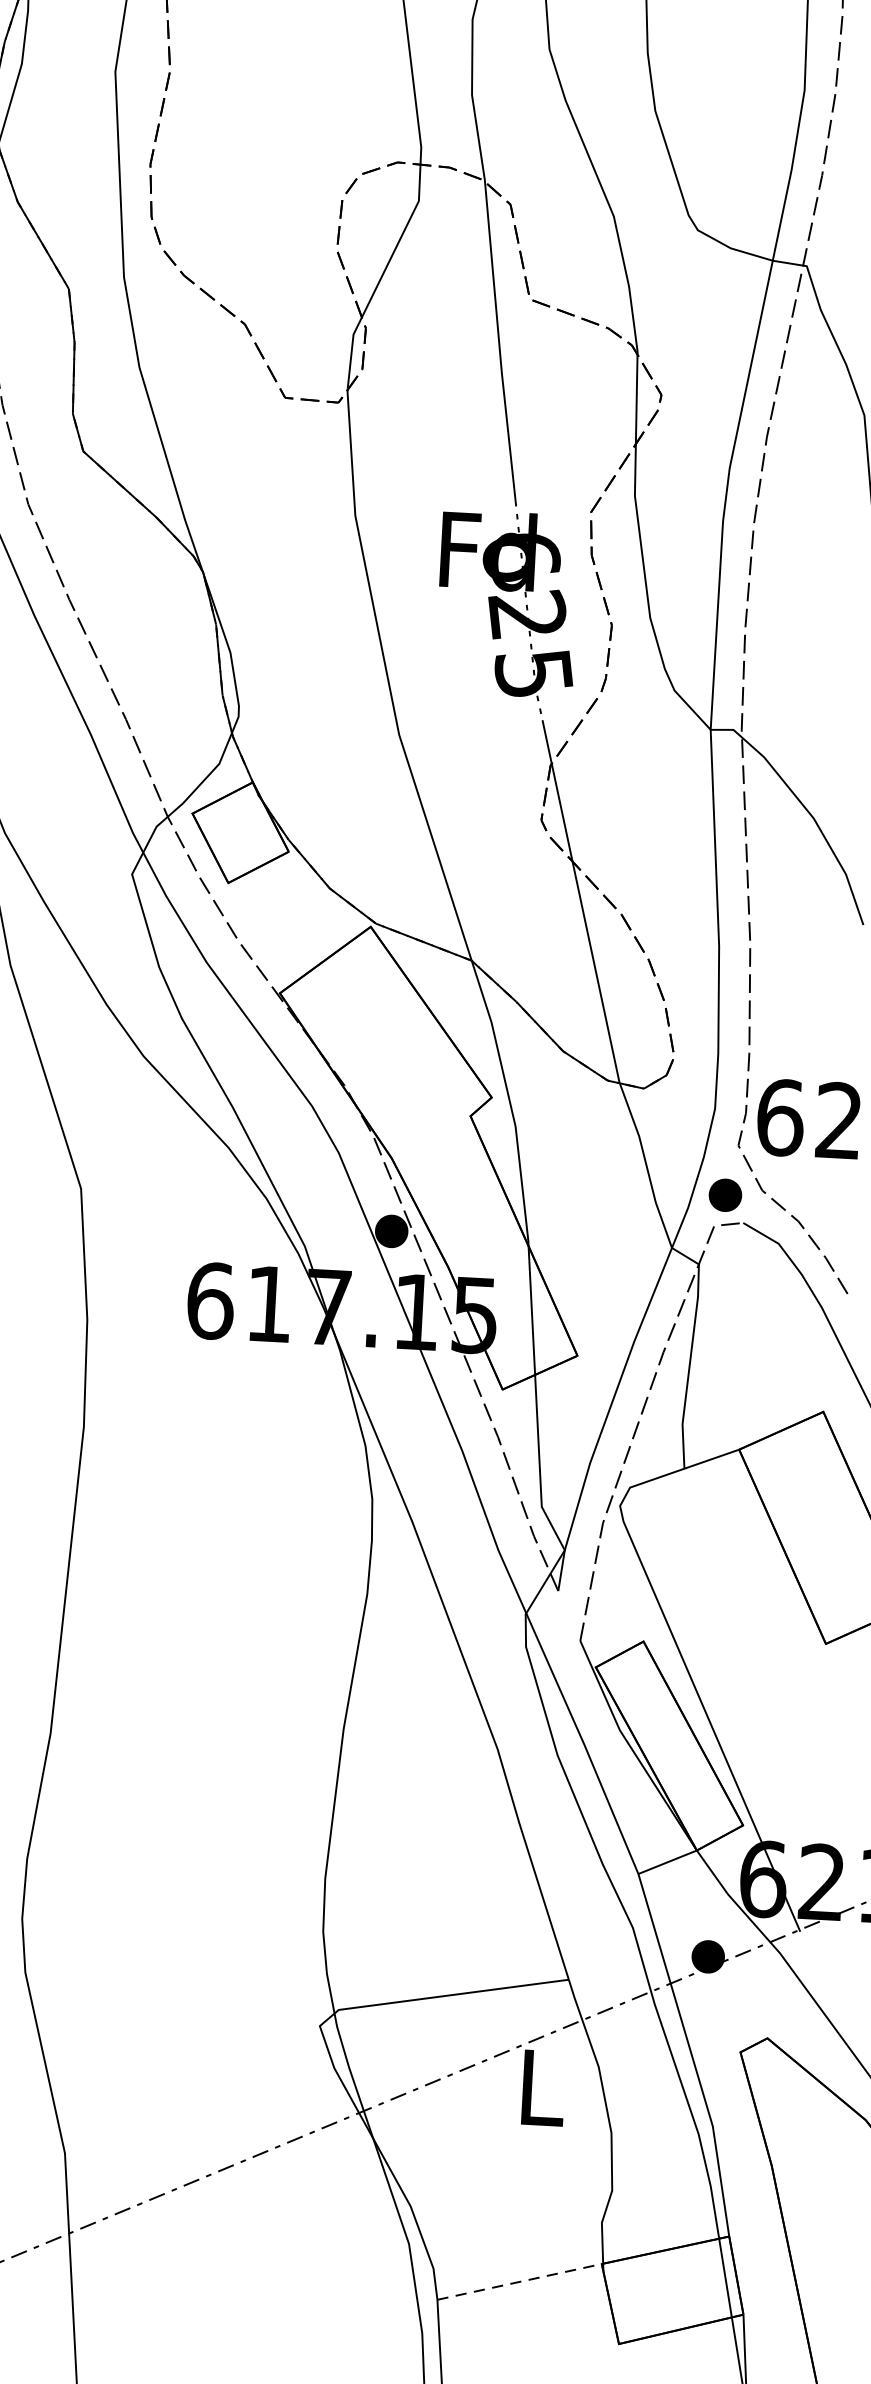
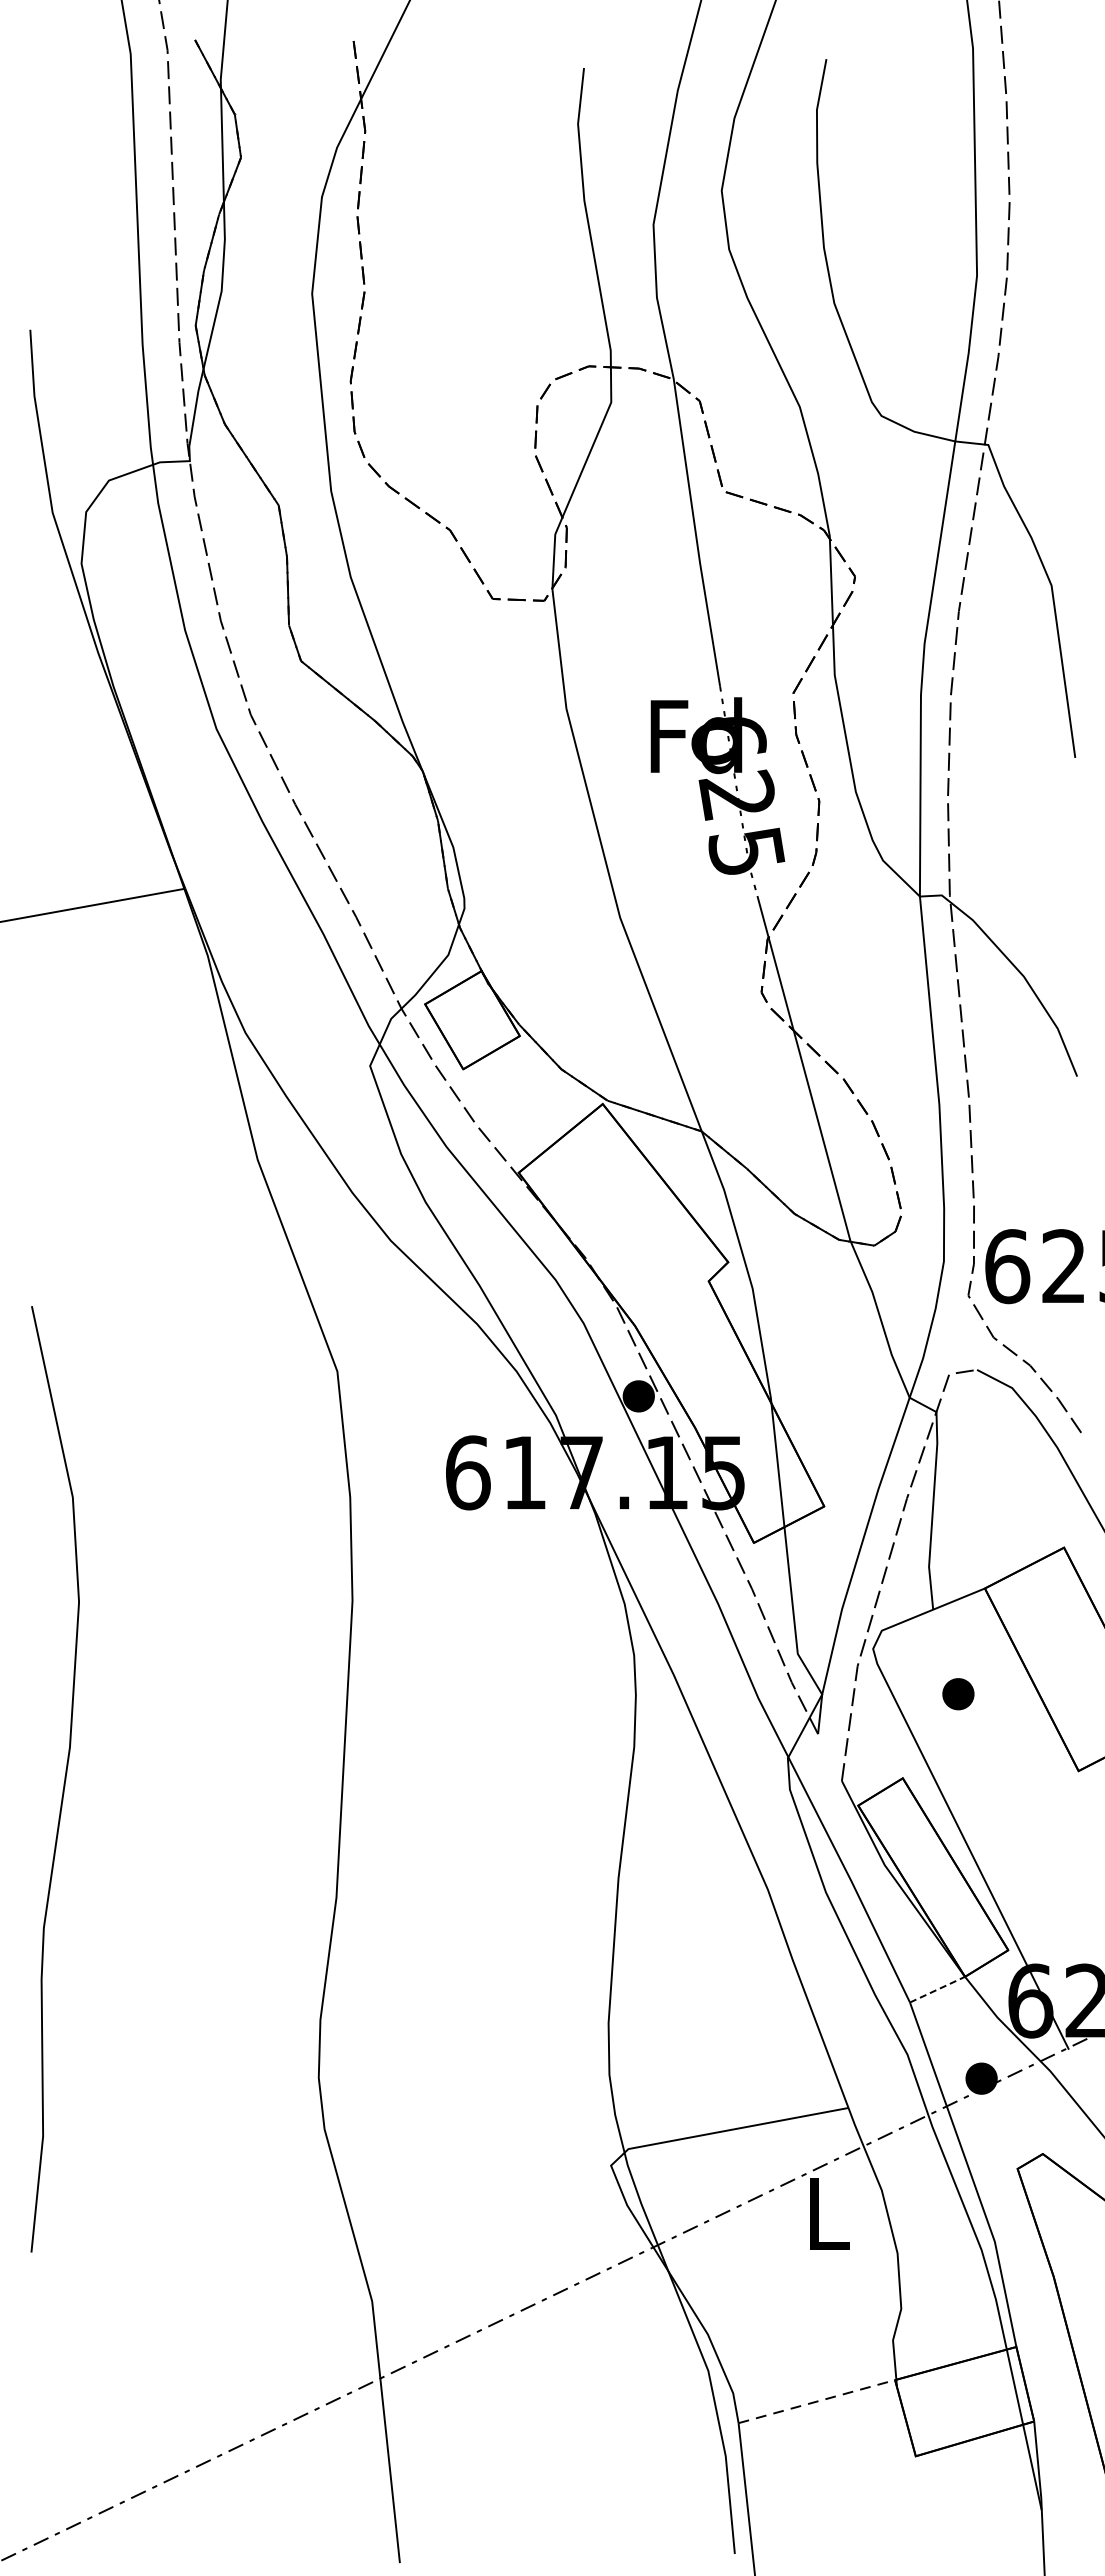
part: (725, 1195) -> (958, 1694), moved
line: (667, 1862) -> (937, 1989), solid -> dashed

